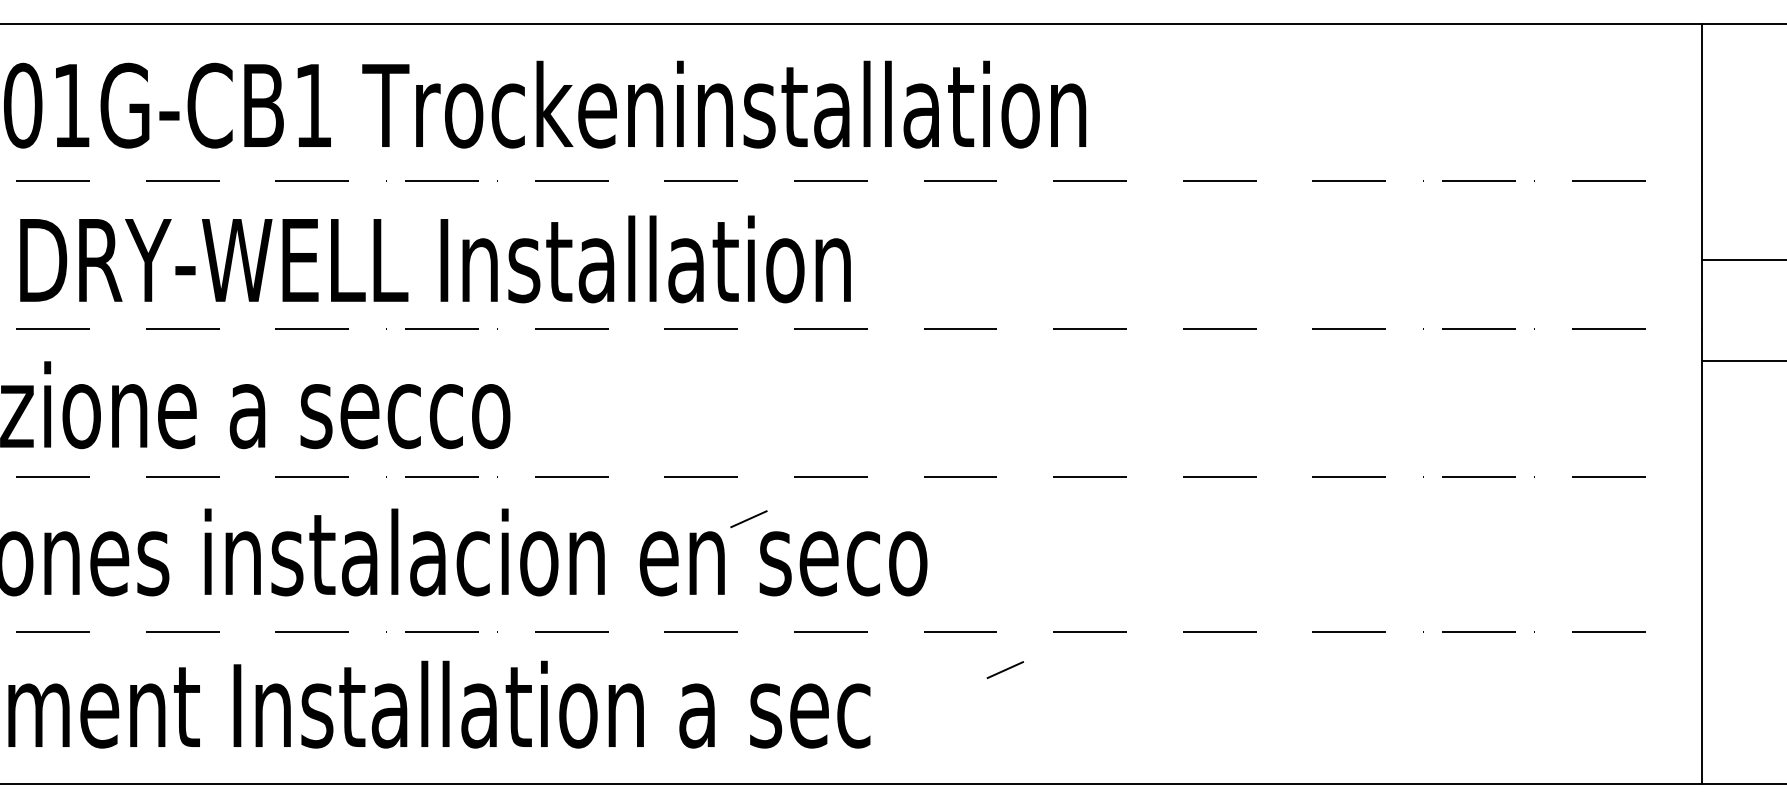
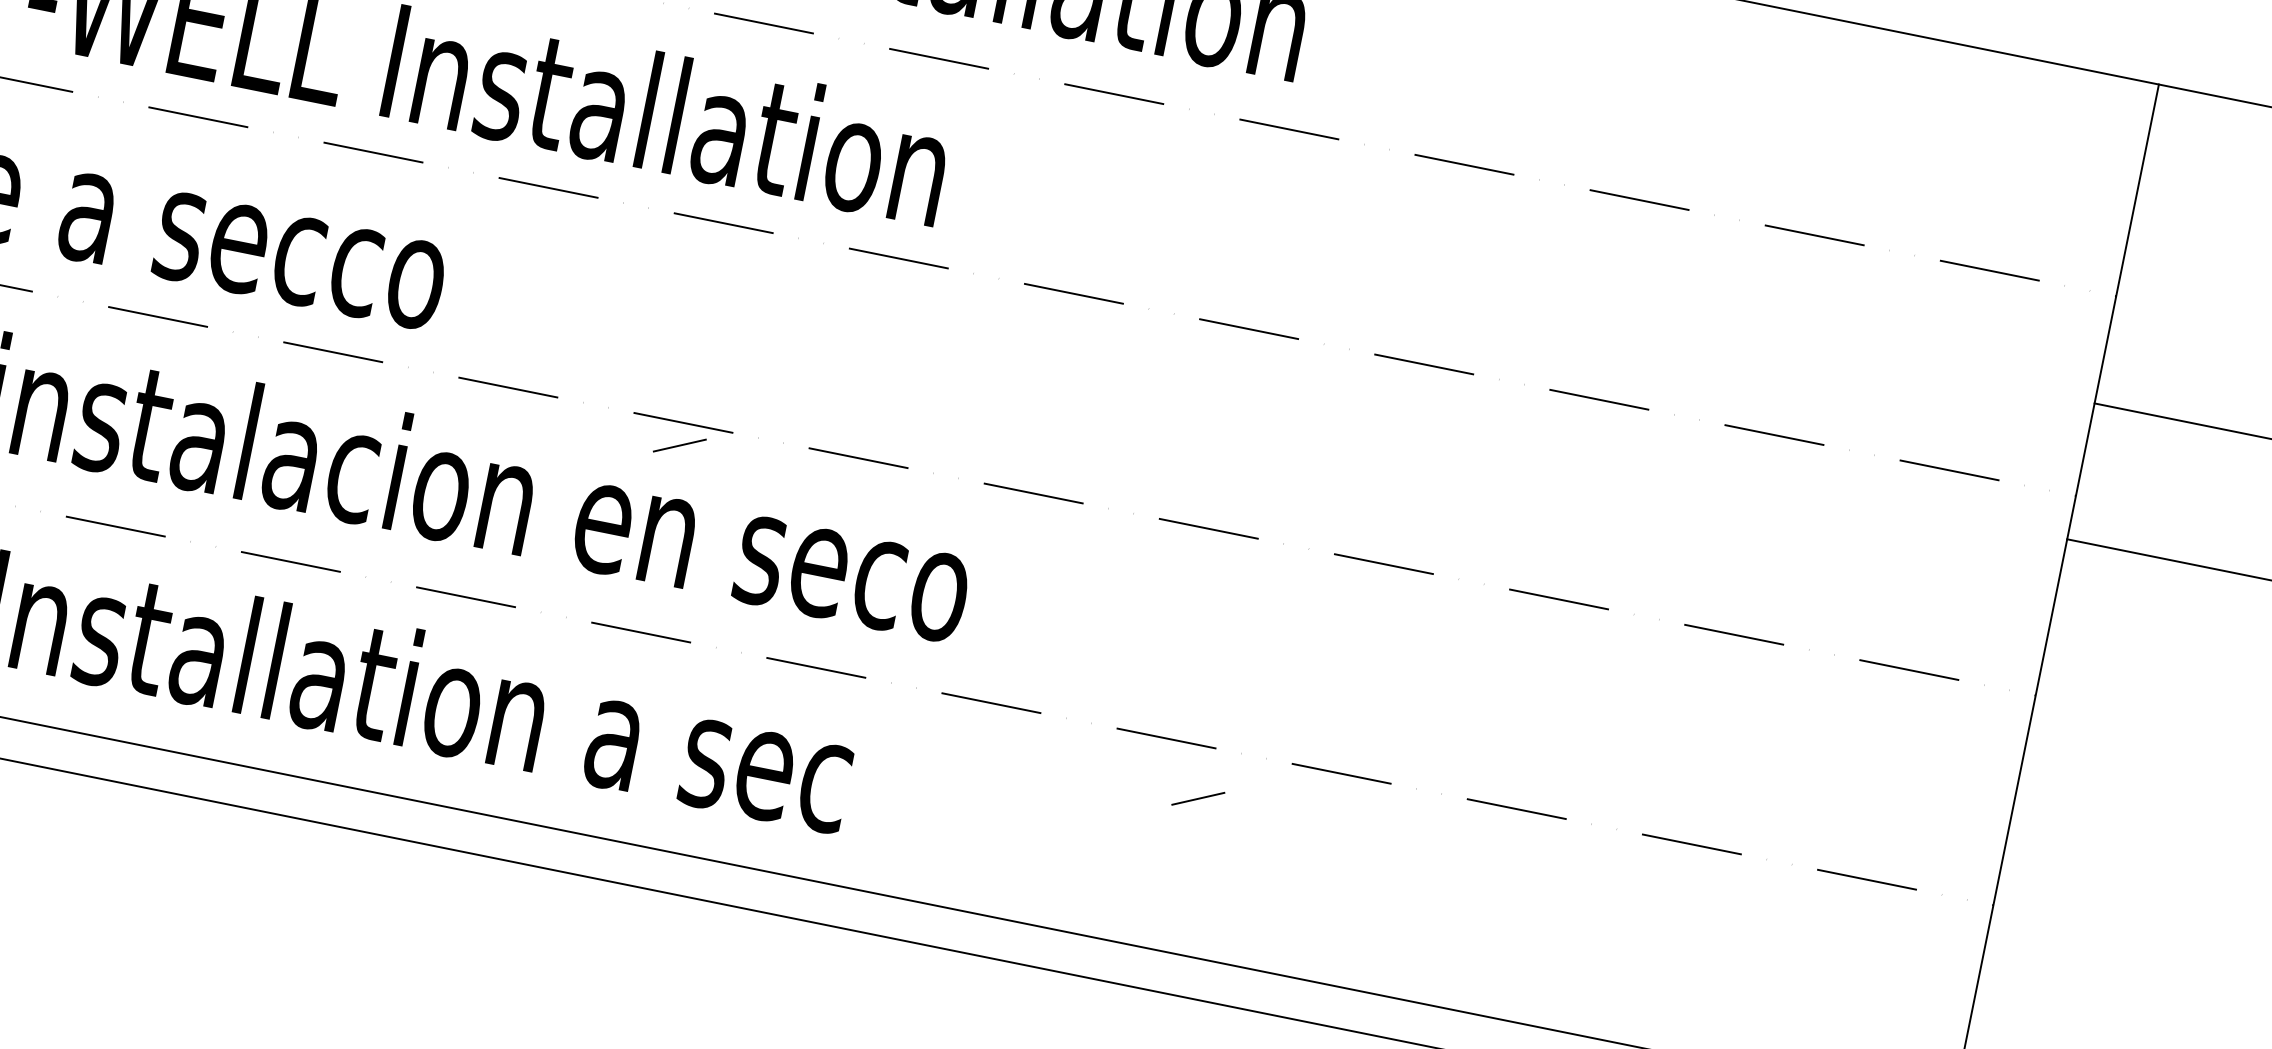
line: (748, 519) -> (679, 445), moved
line: (1004, 669) -> (1197, 797), moved

